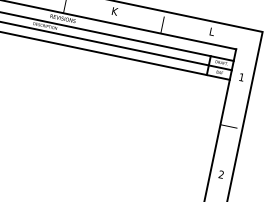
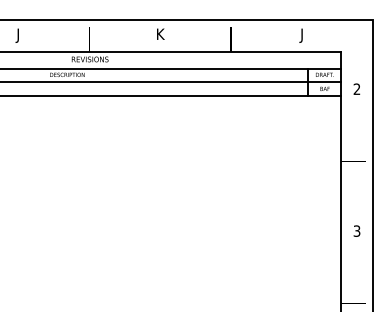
text: (212, 32) -> (302, 35), L -> J
text: (241, 76) -> (356, 88), 1 -> 2
text: (221, 174) -> (356, 230), 2 -> 3

